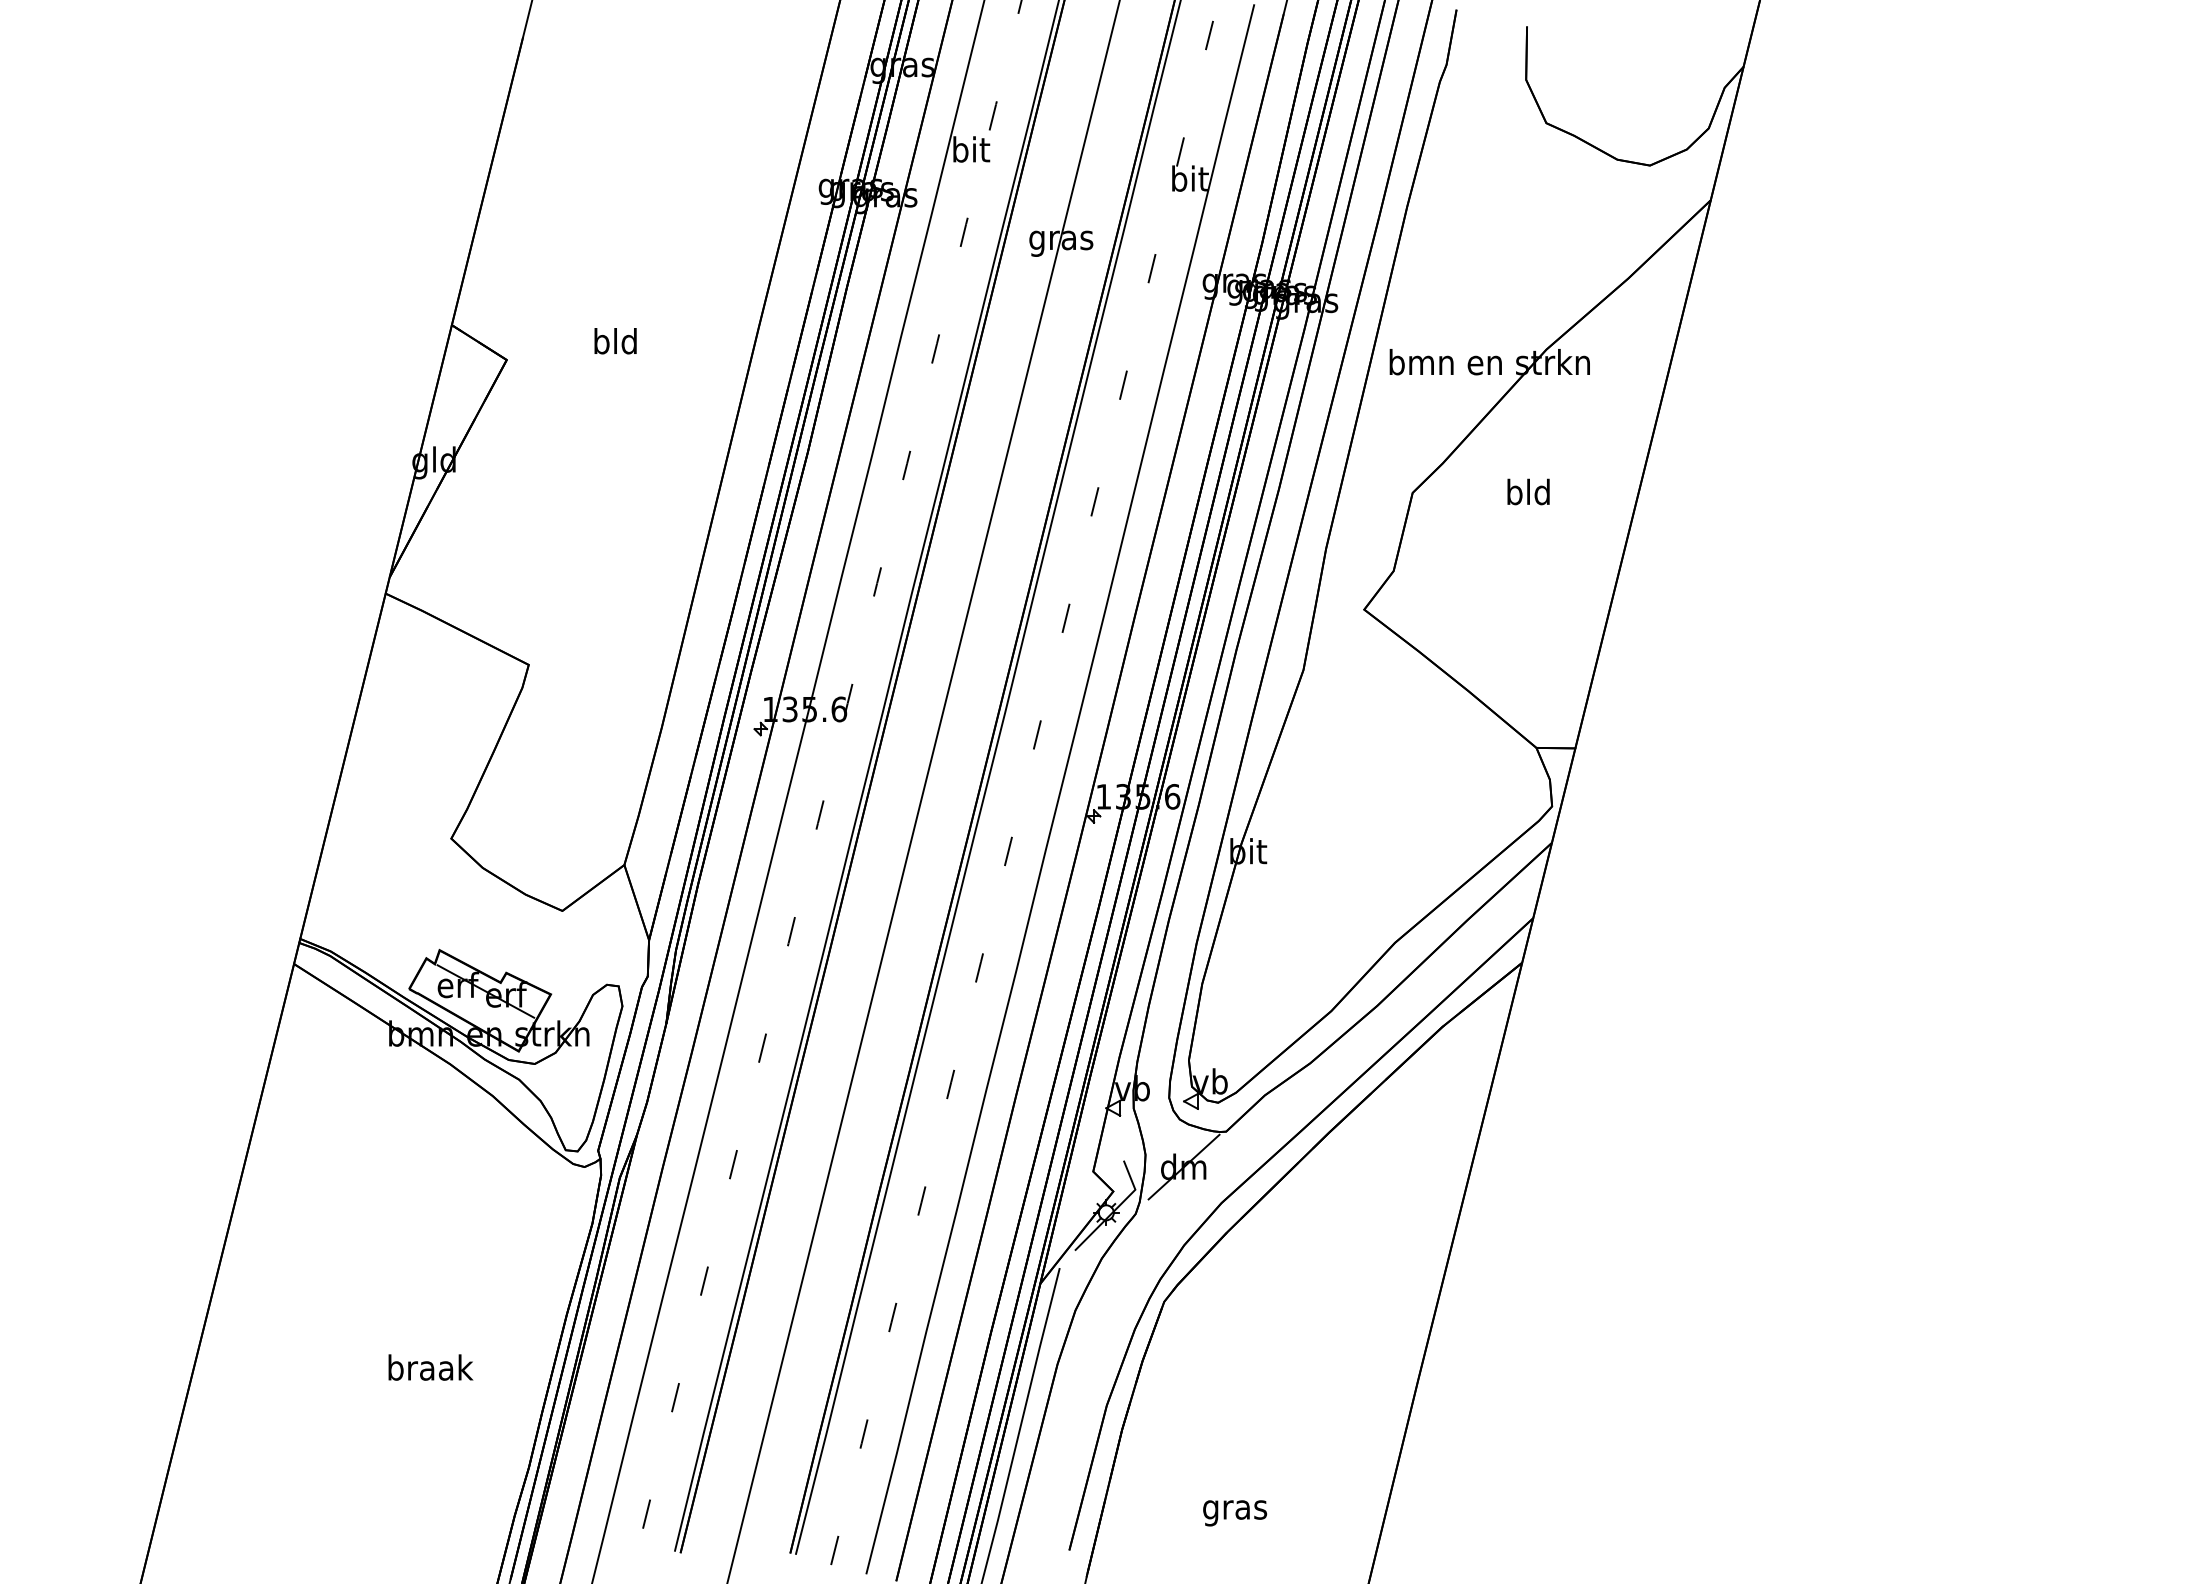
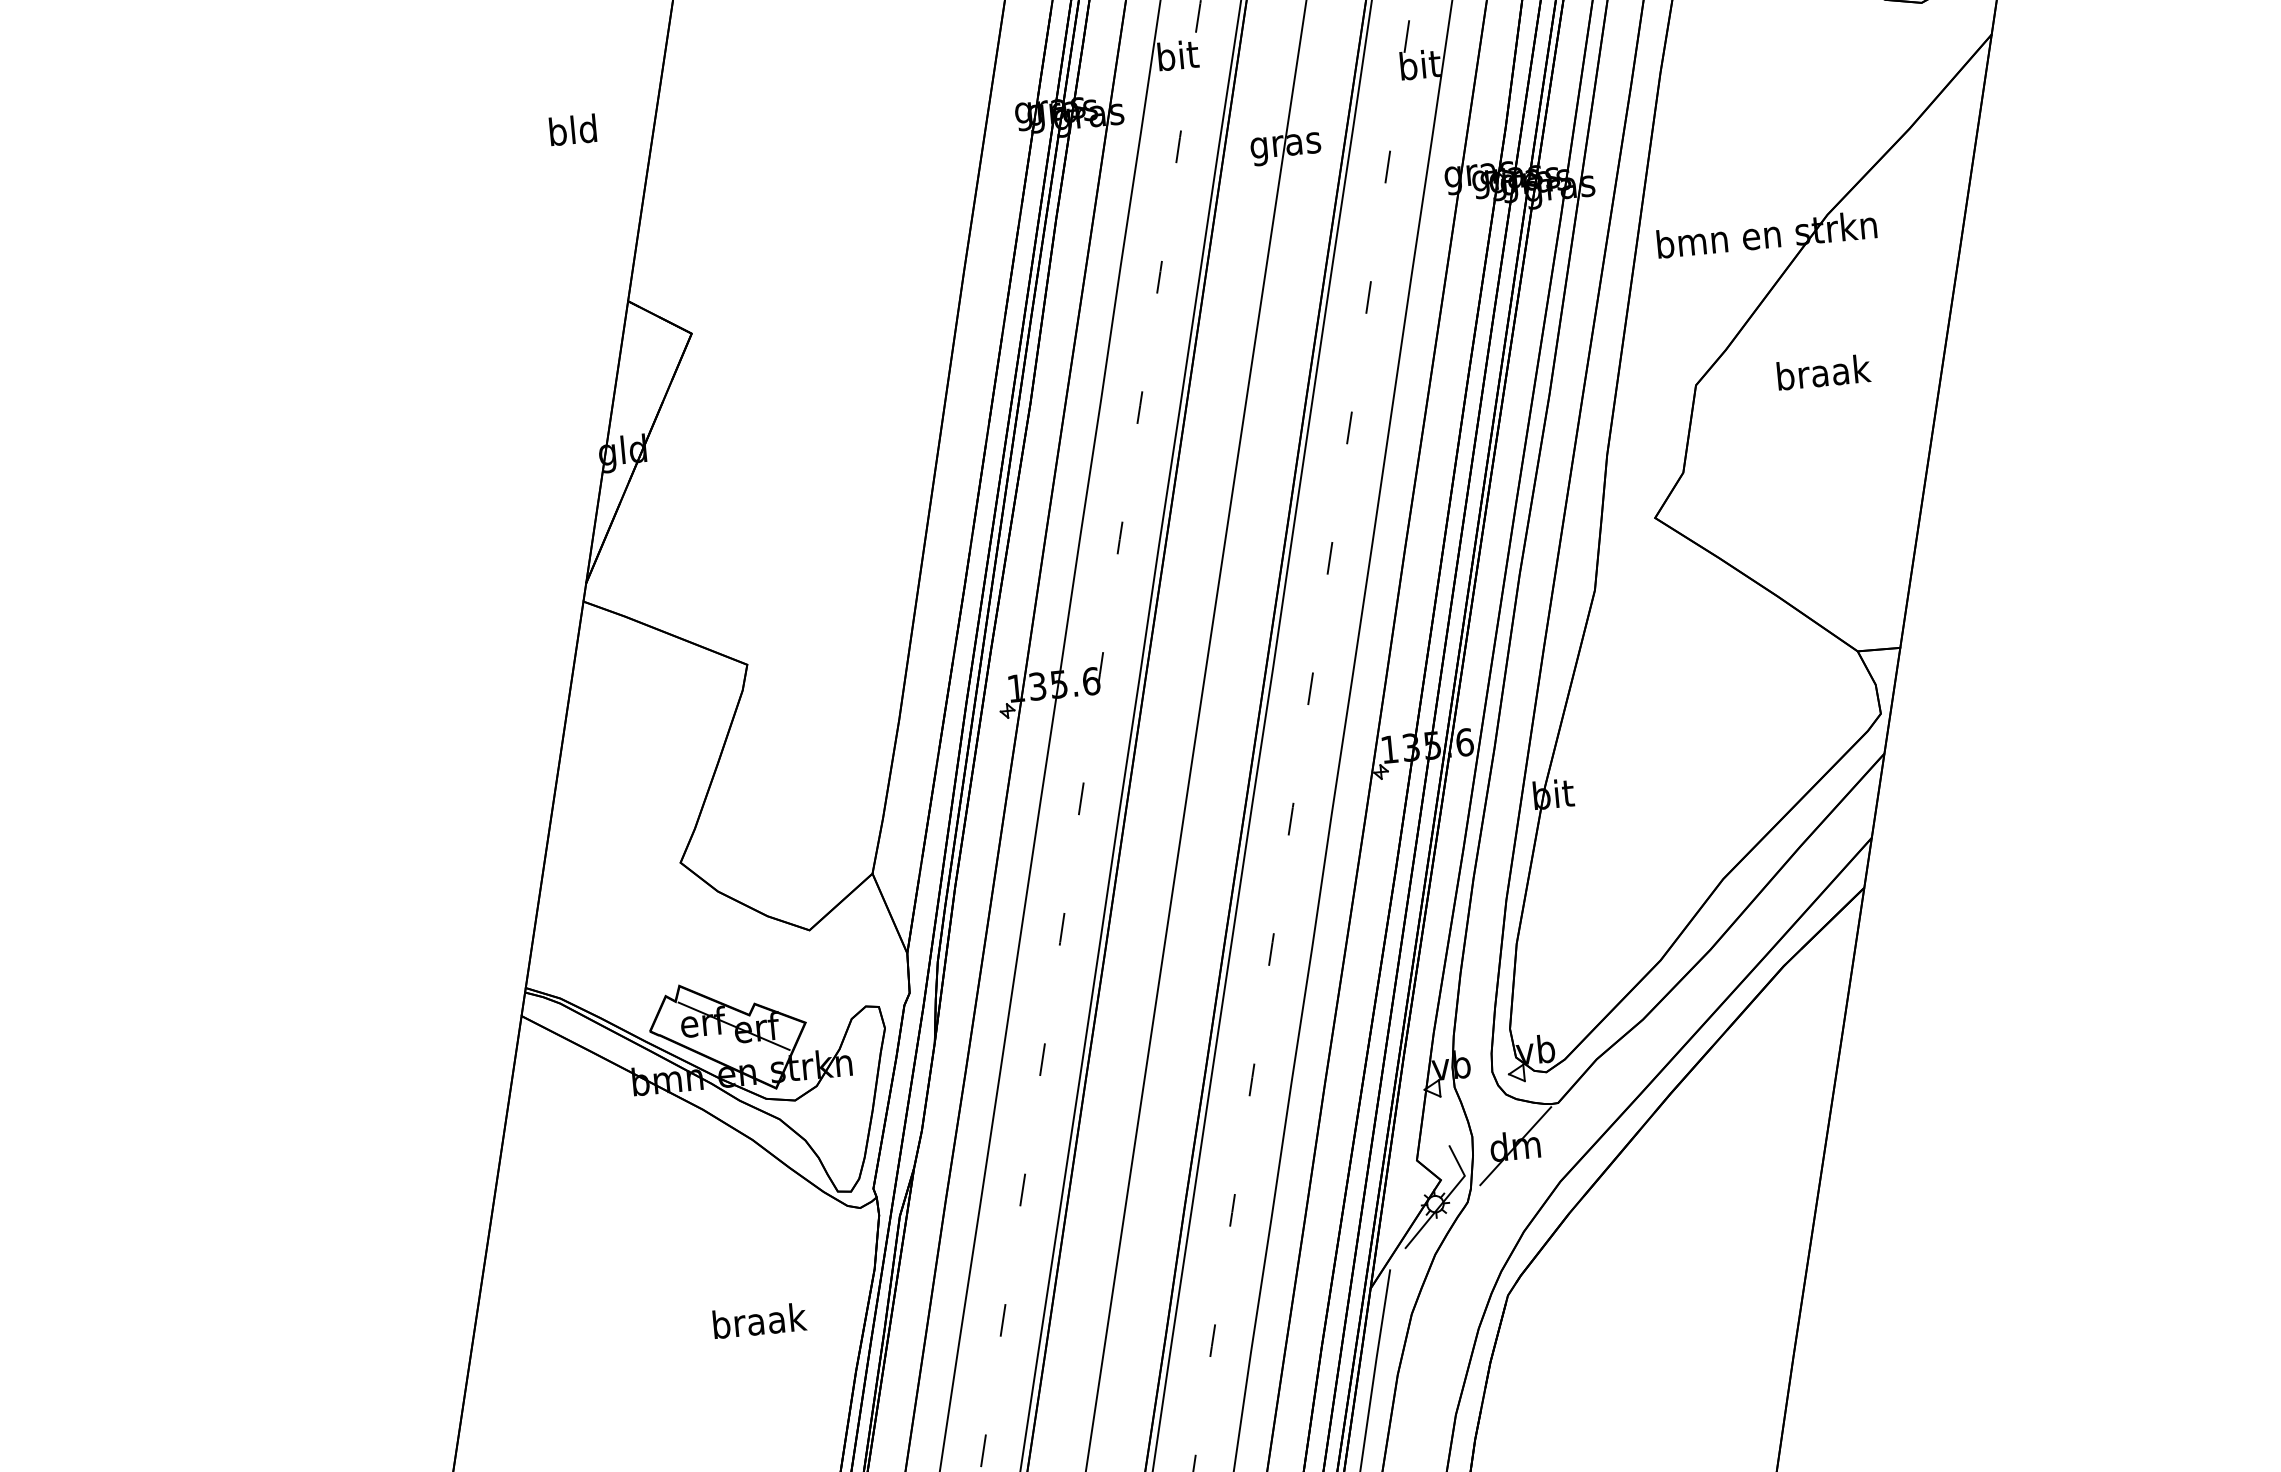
text: (615, 341) -> (572, 130), moved
text: (1529, 491) -> (1823, 371), bld -> braak
text: (430, 1367) -> (759, 1320), moved

